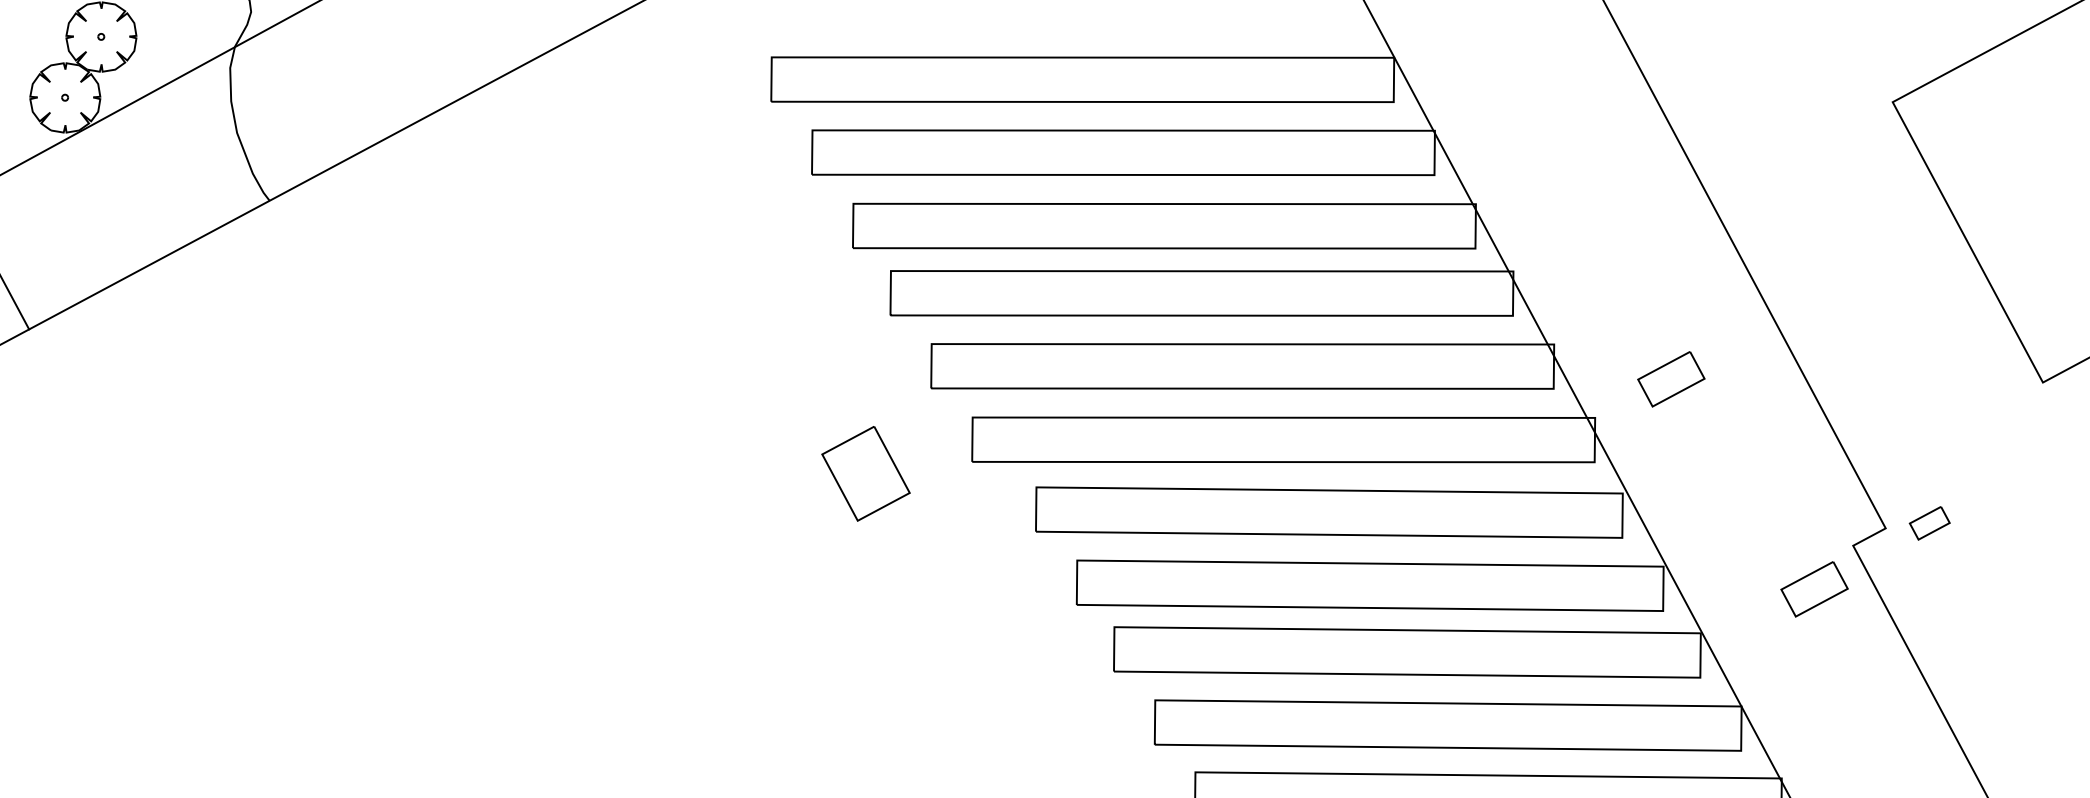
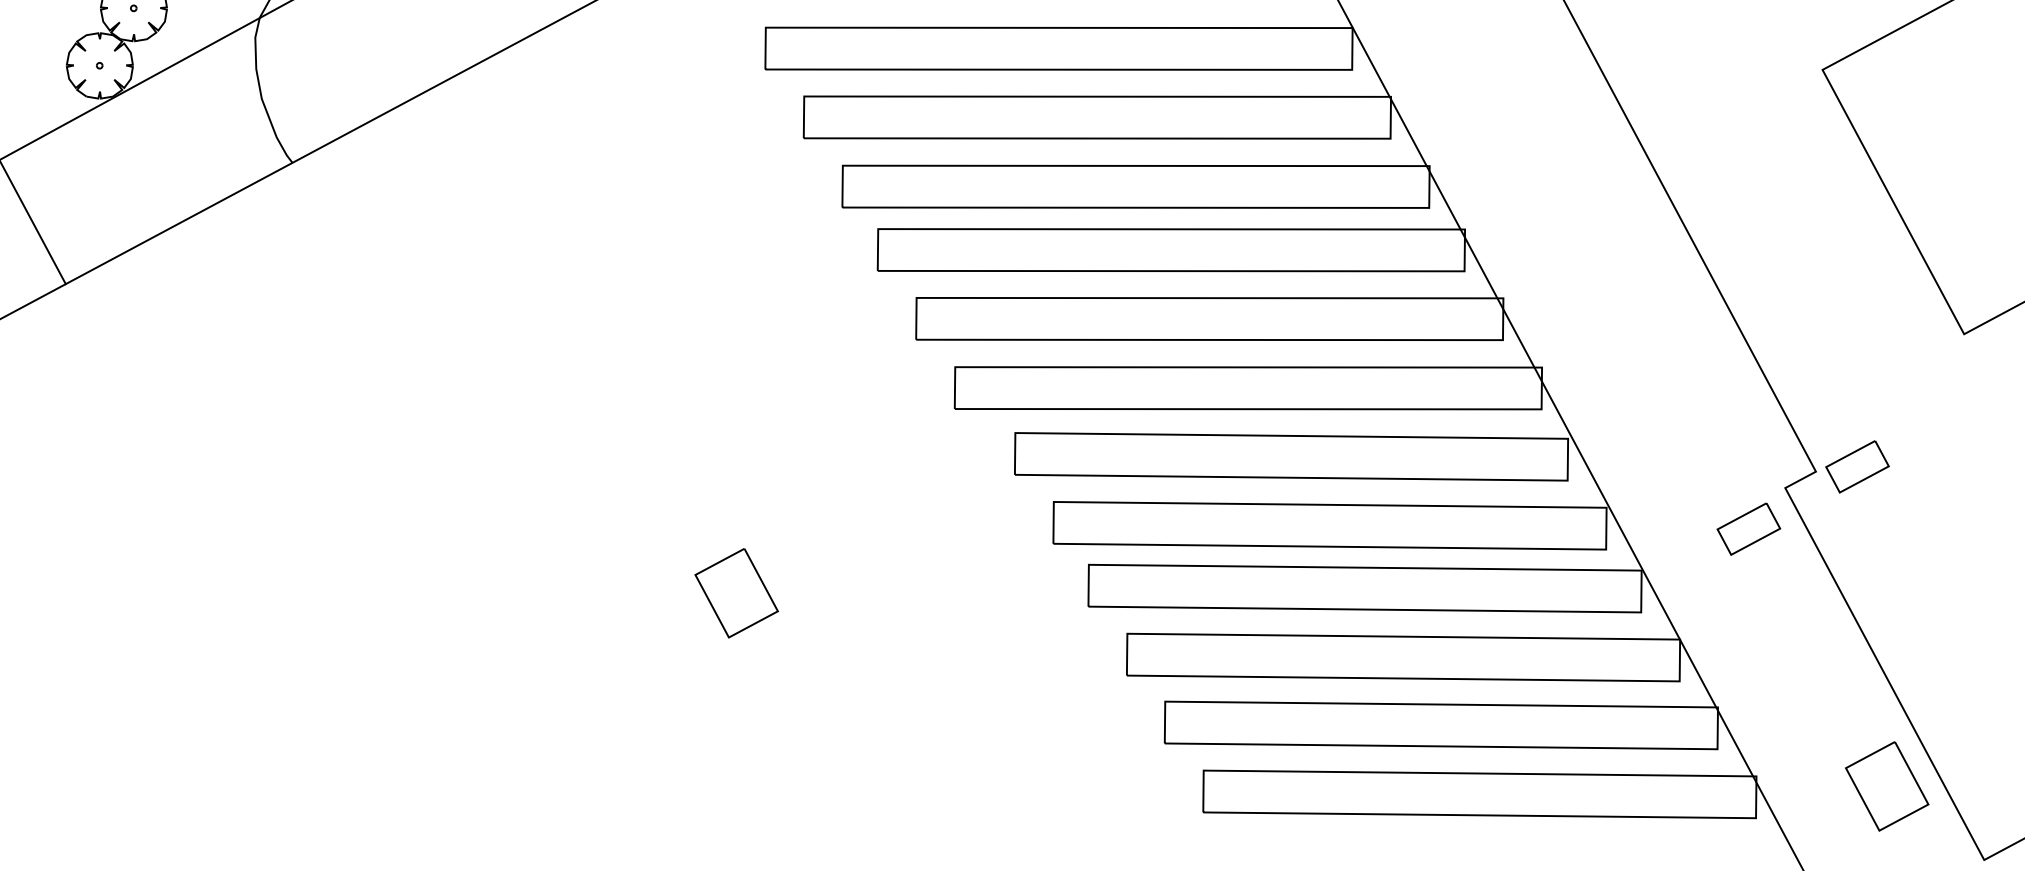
part: (1670, 378) -> (1613, 330), removed
part: (865, 474) -> (736, 593), moved
part: (1929, 522) -> (1857, 466), size x1.67

